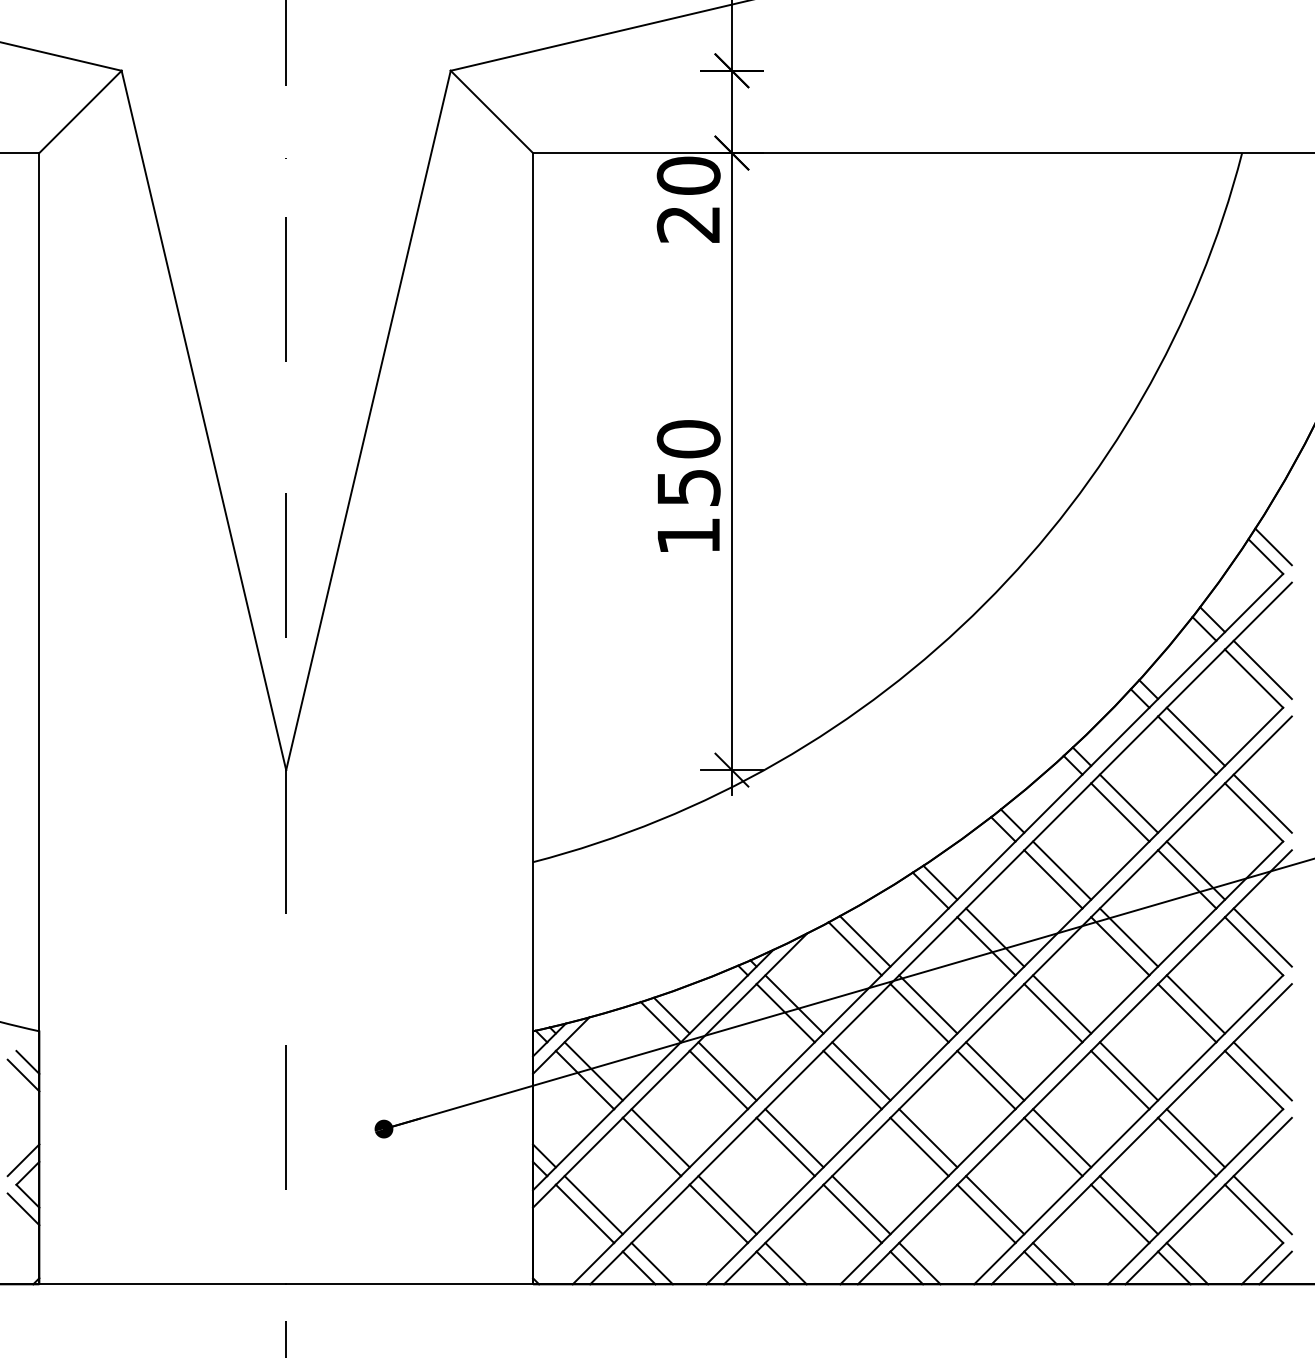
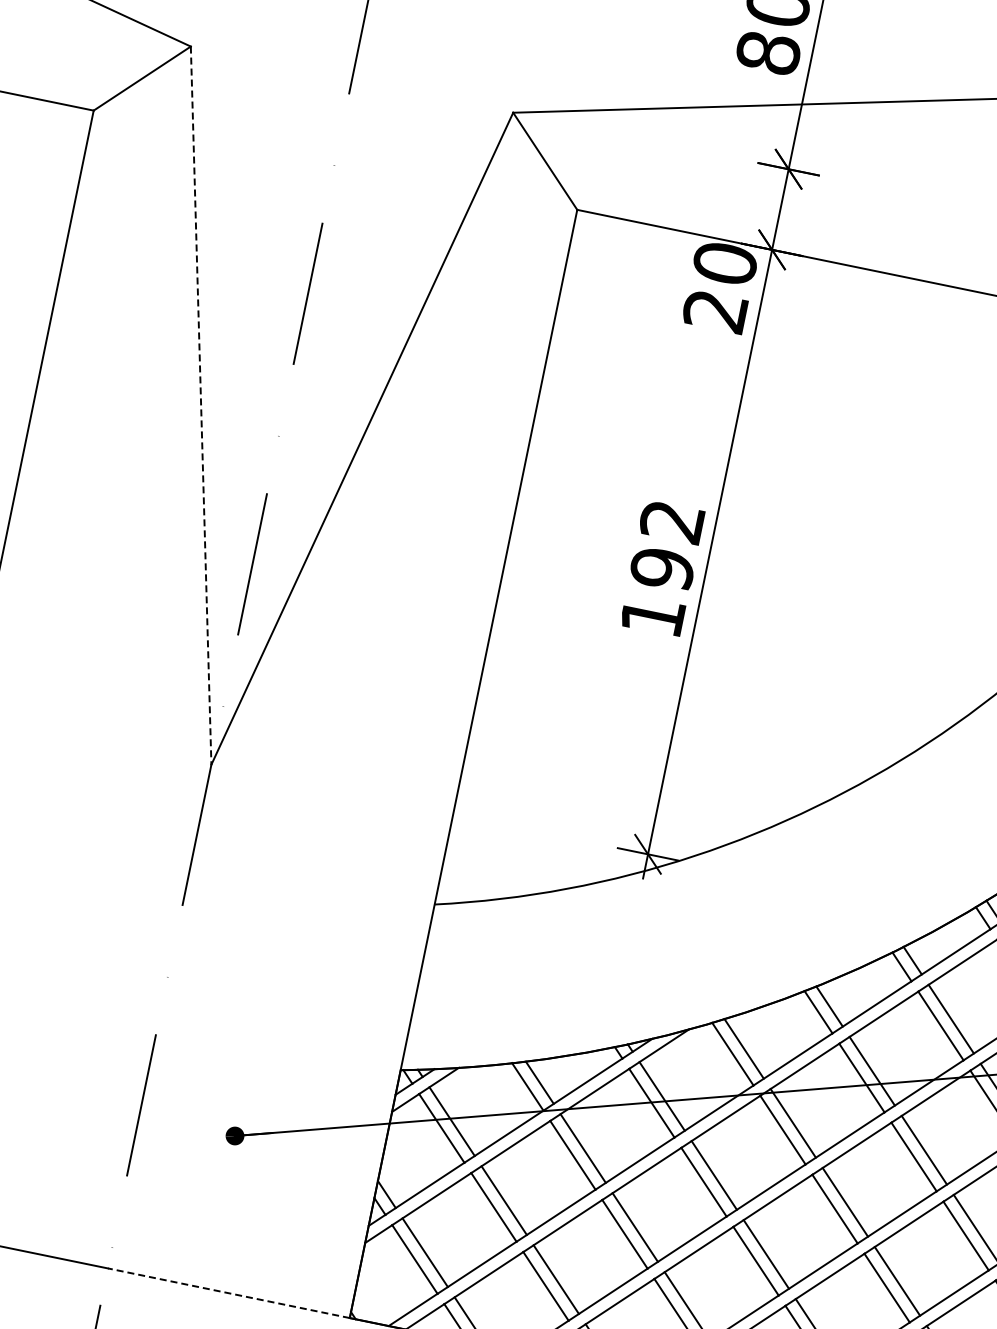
line: (204, 420) -> (201, 405), solid -> dashed
text: (688, 463) -> (667, 545), 150 -> 192
line: (409, 1284) -> (228, 1293), solid -> dashed

